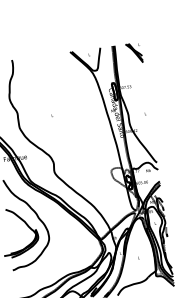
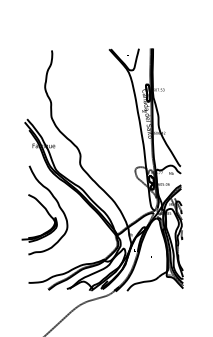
part: (134, 52) -> (171, 57), removed

